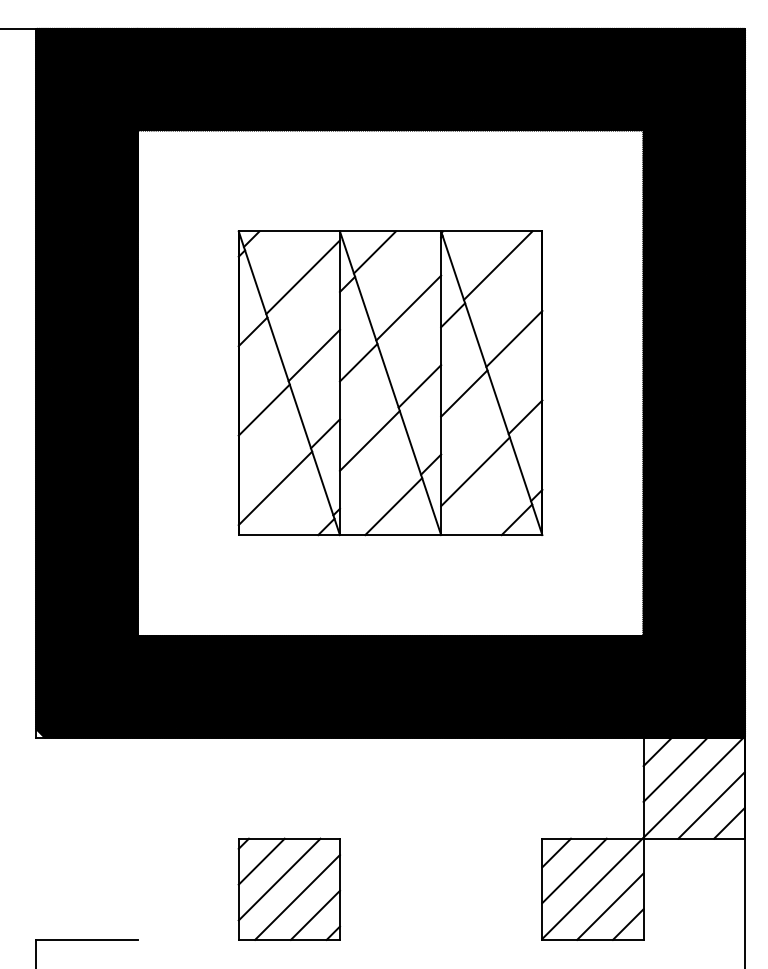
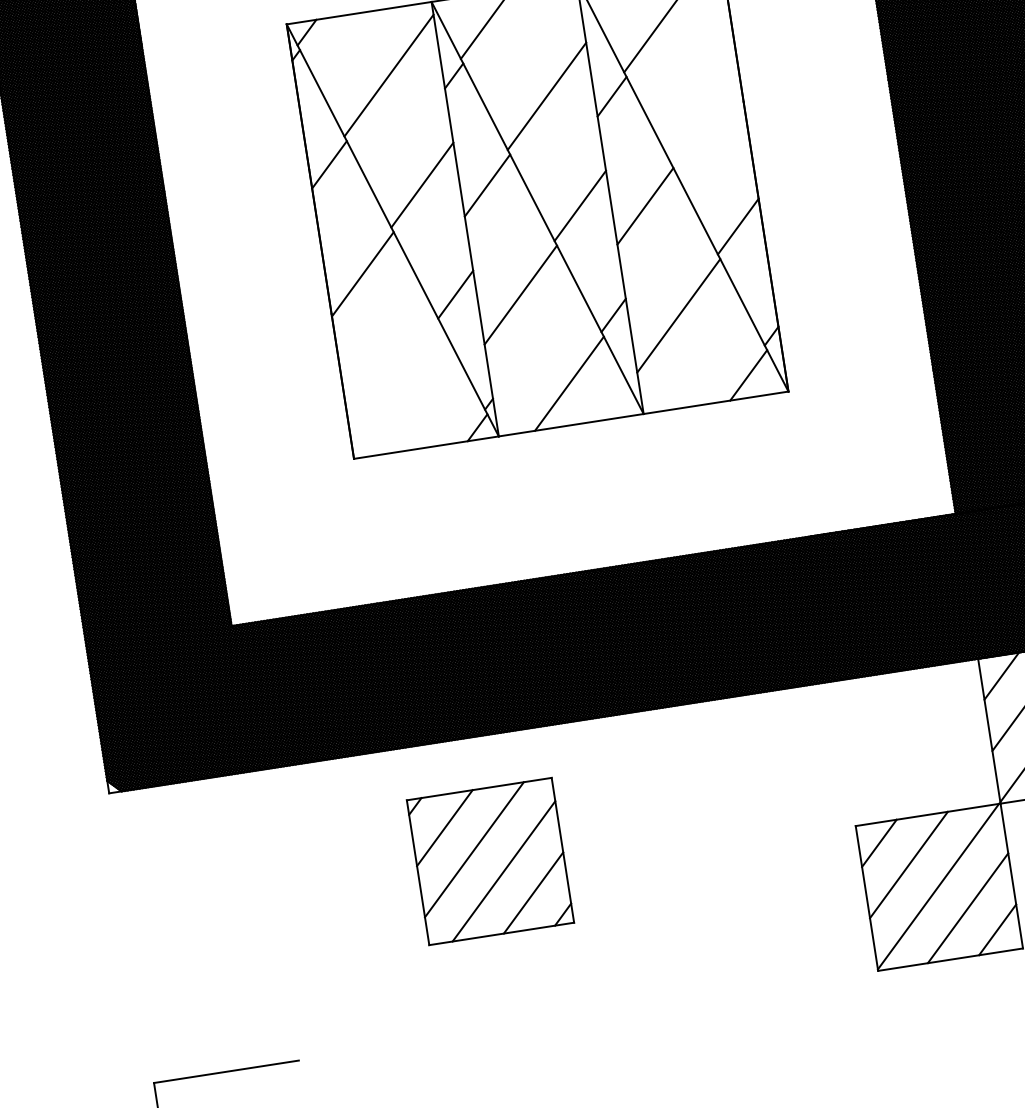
line: (514, 338) -> (705, 116), removed
line: (275, 488) -> (396, 384), removed
part: (288, 888) -> (489, 860), moved

